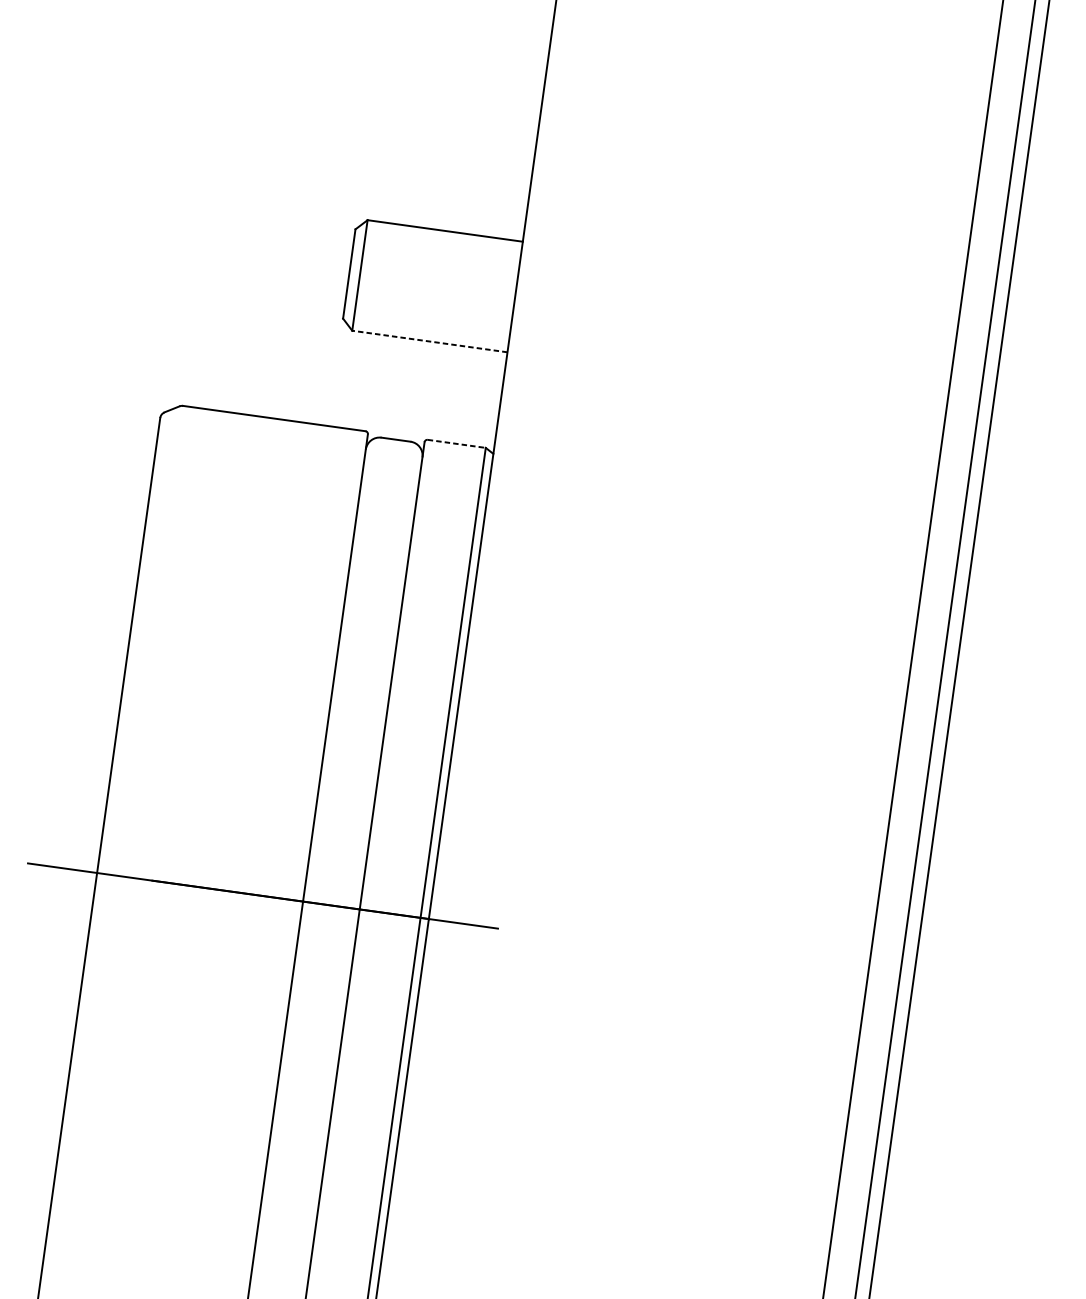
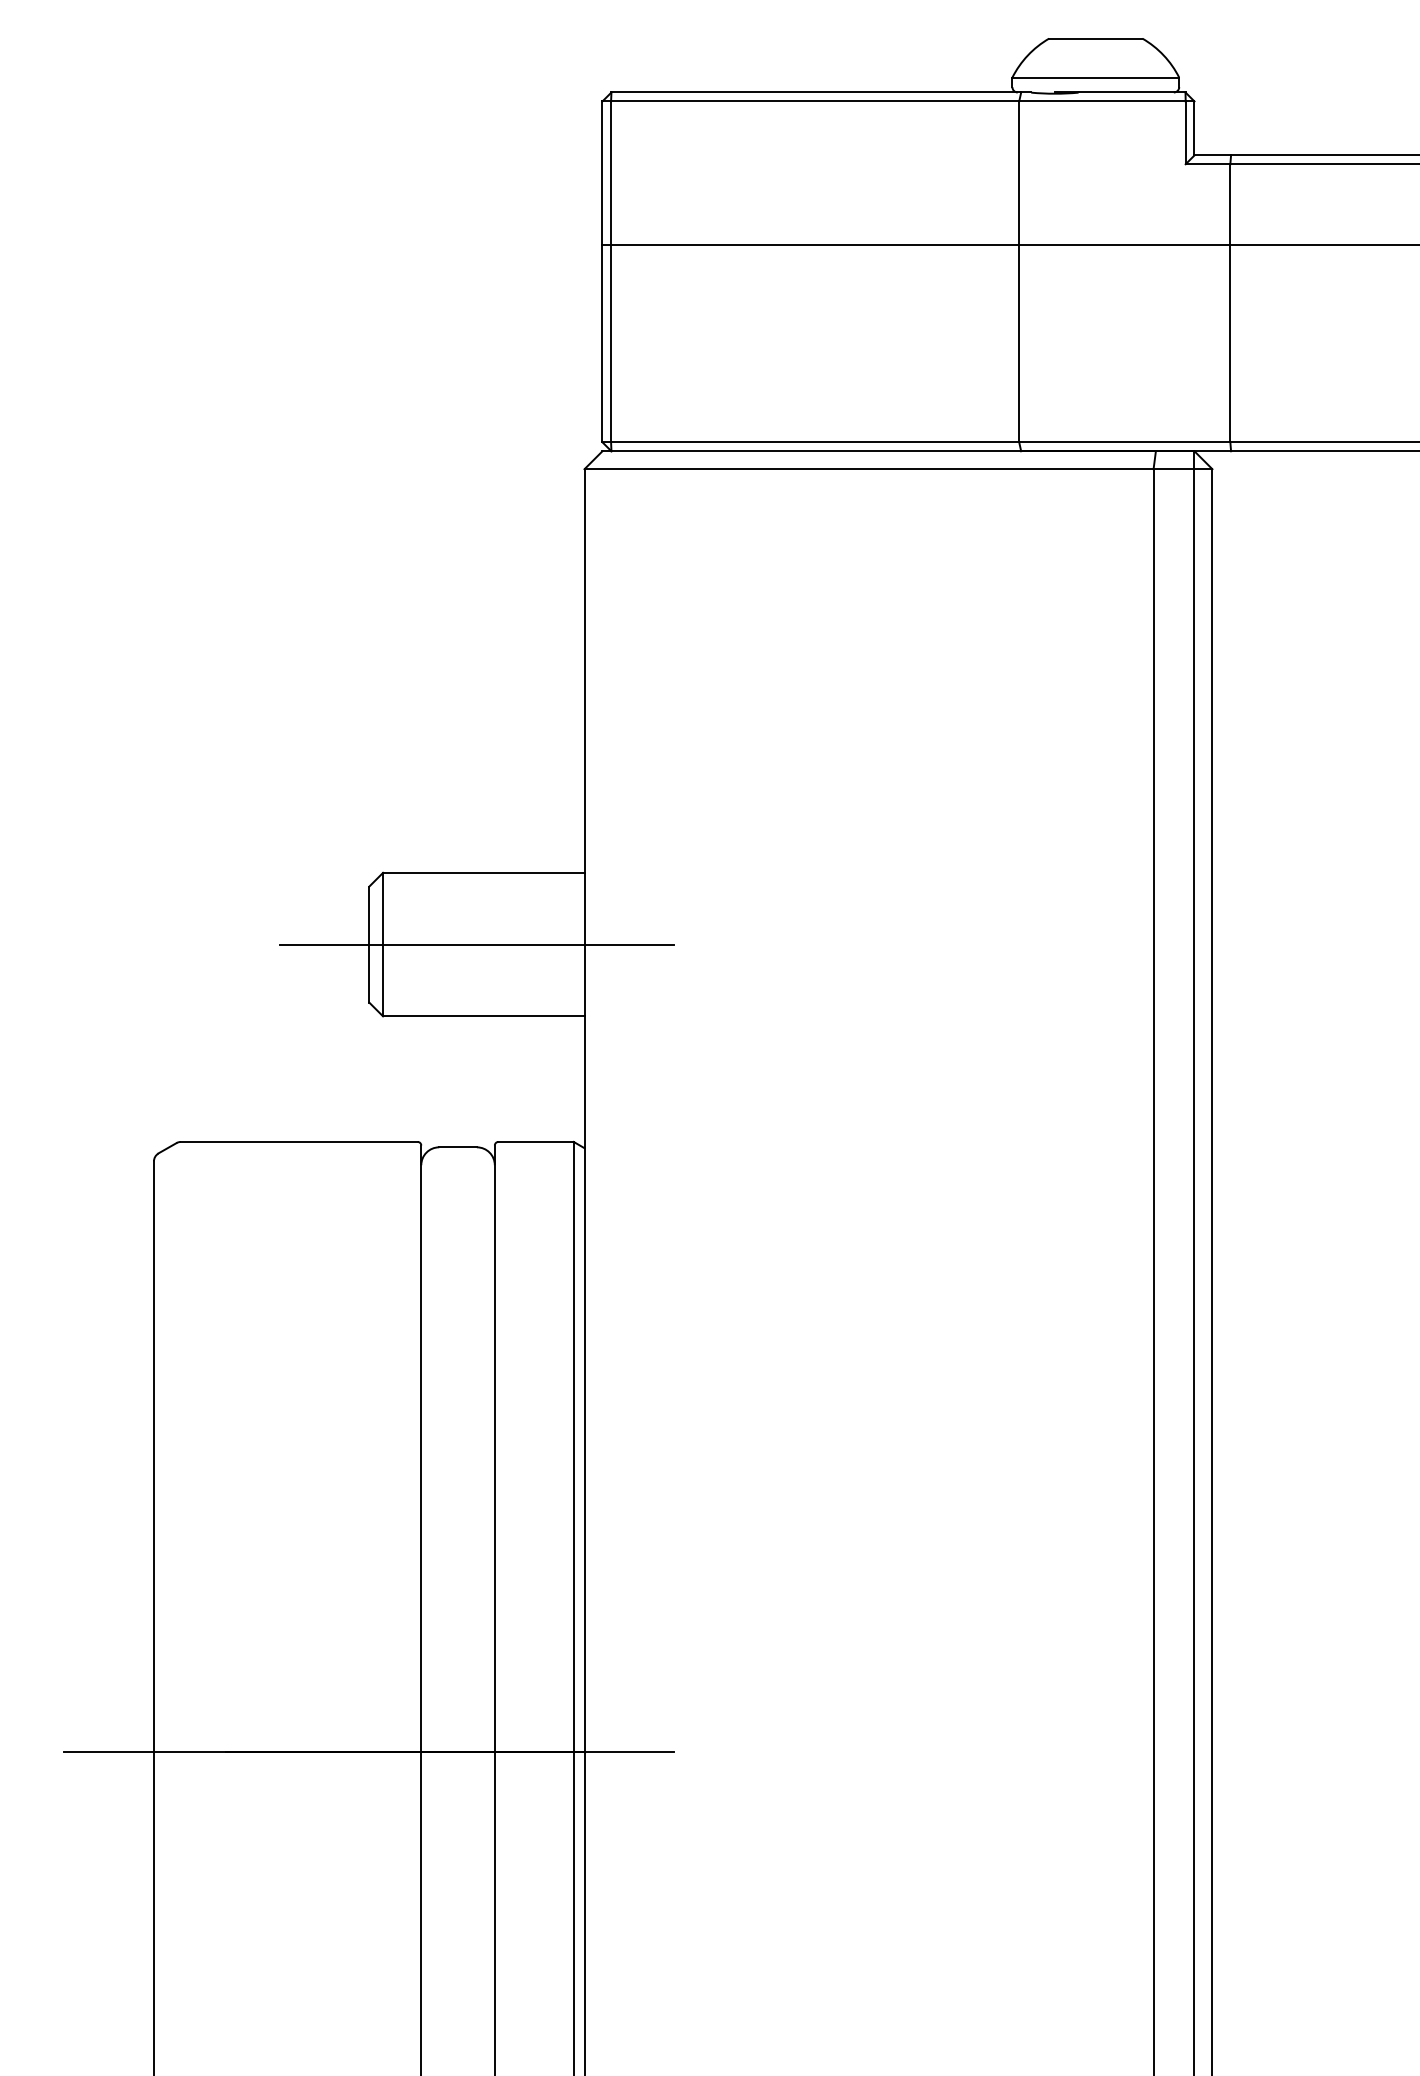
line: (431, 285) -> (476, 944), added
line: (429, 341) -> (483, 1016), dashed -> solid
line: (457, 443) -> (536, 1141), dashed -> solid

